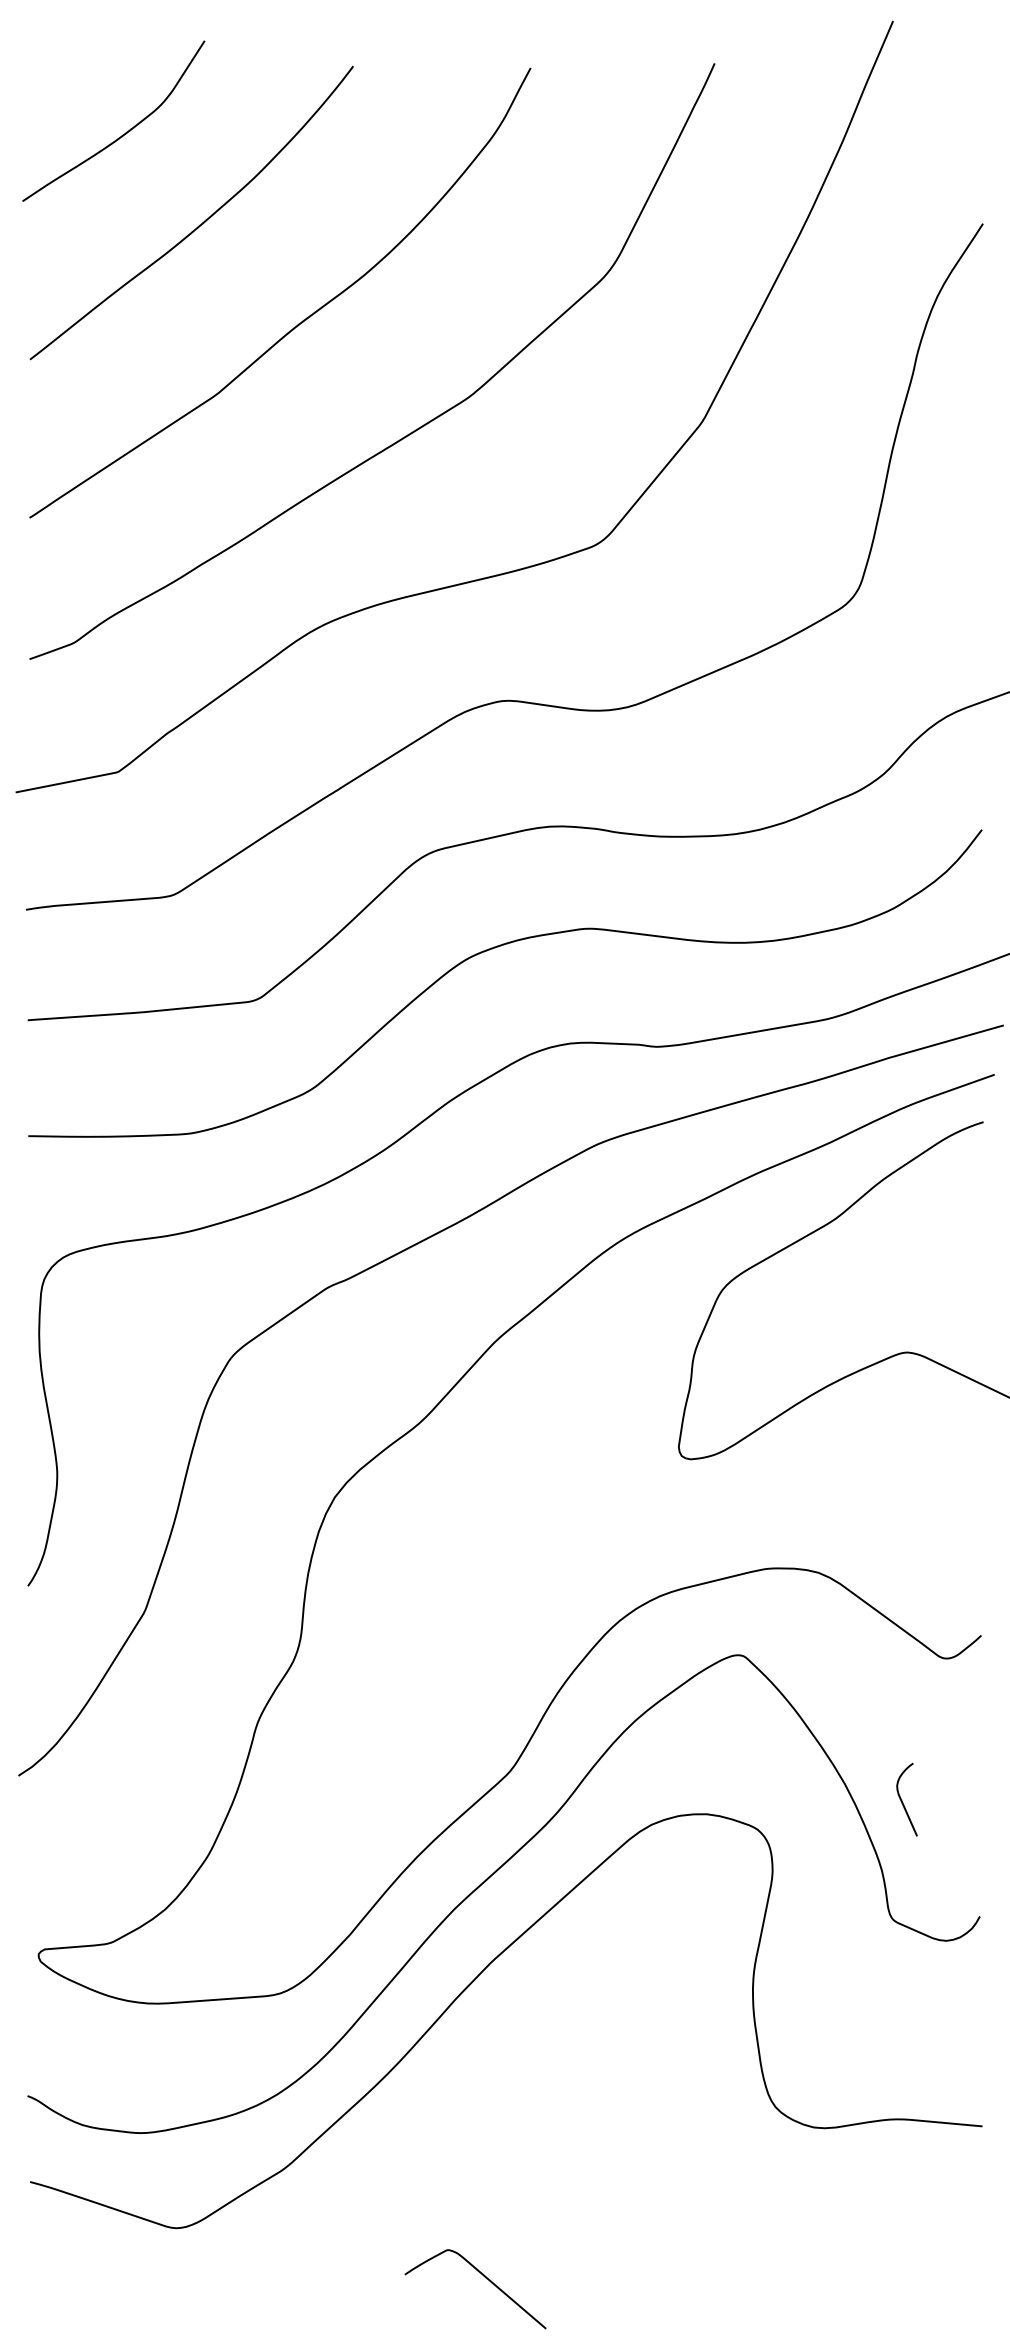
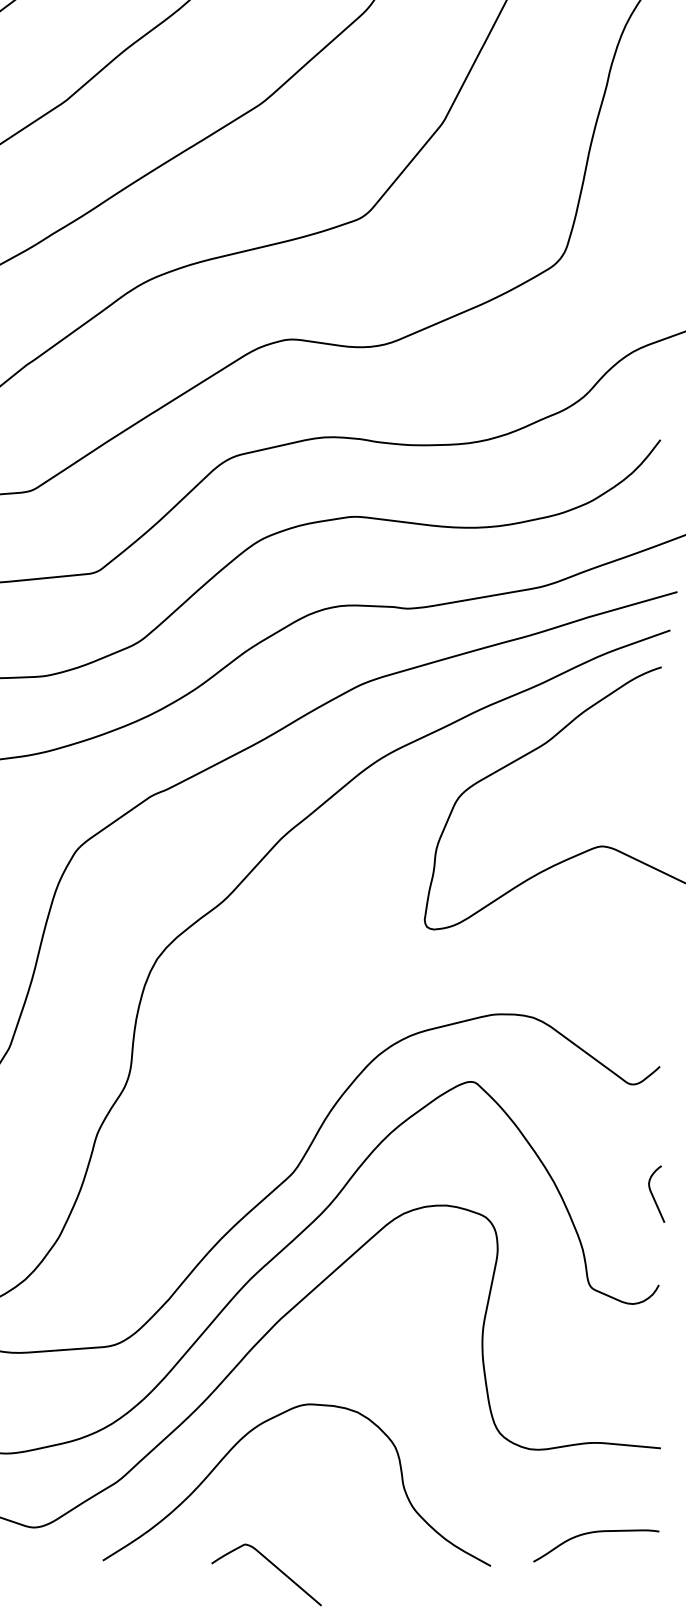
curve: (902, 1800) -> (653, 1194), moved
curve: (468, 2096) -> (261, 1425), added
curve: (895, 2235) -> (593, 1533), added

